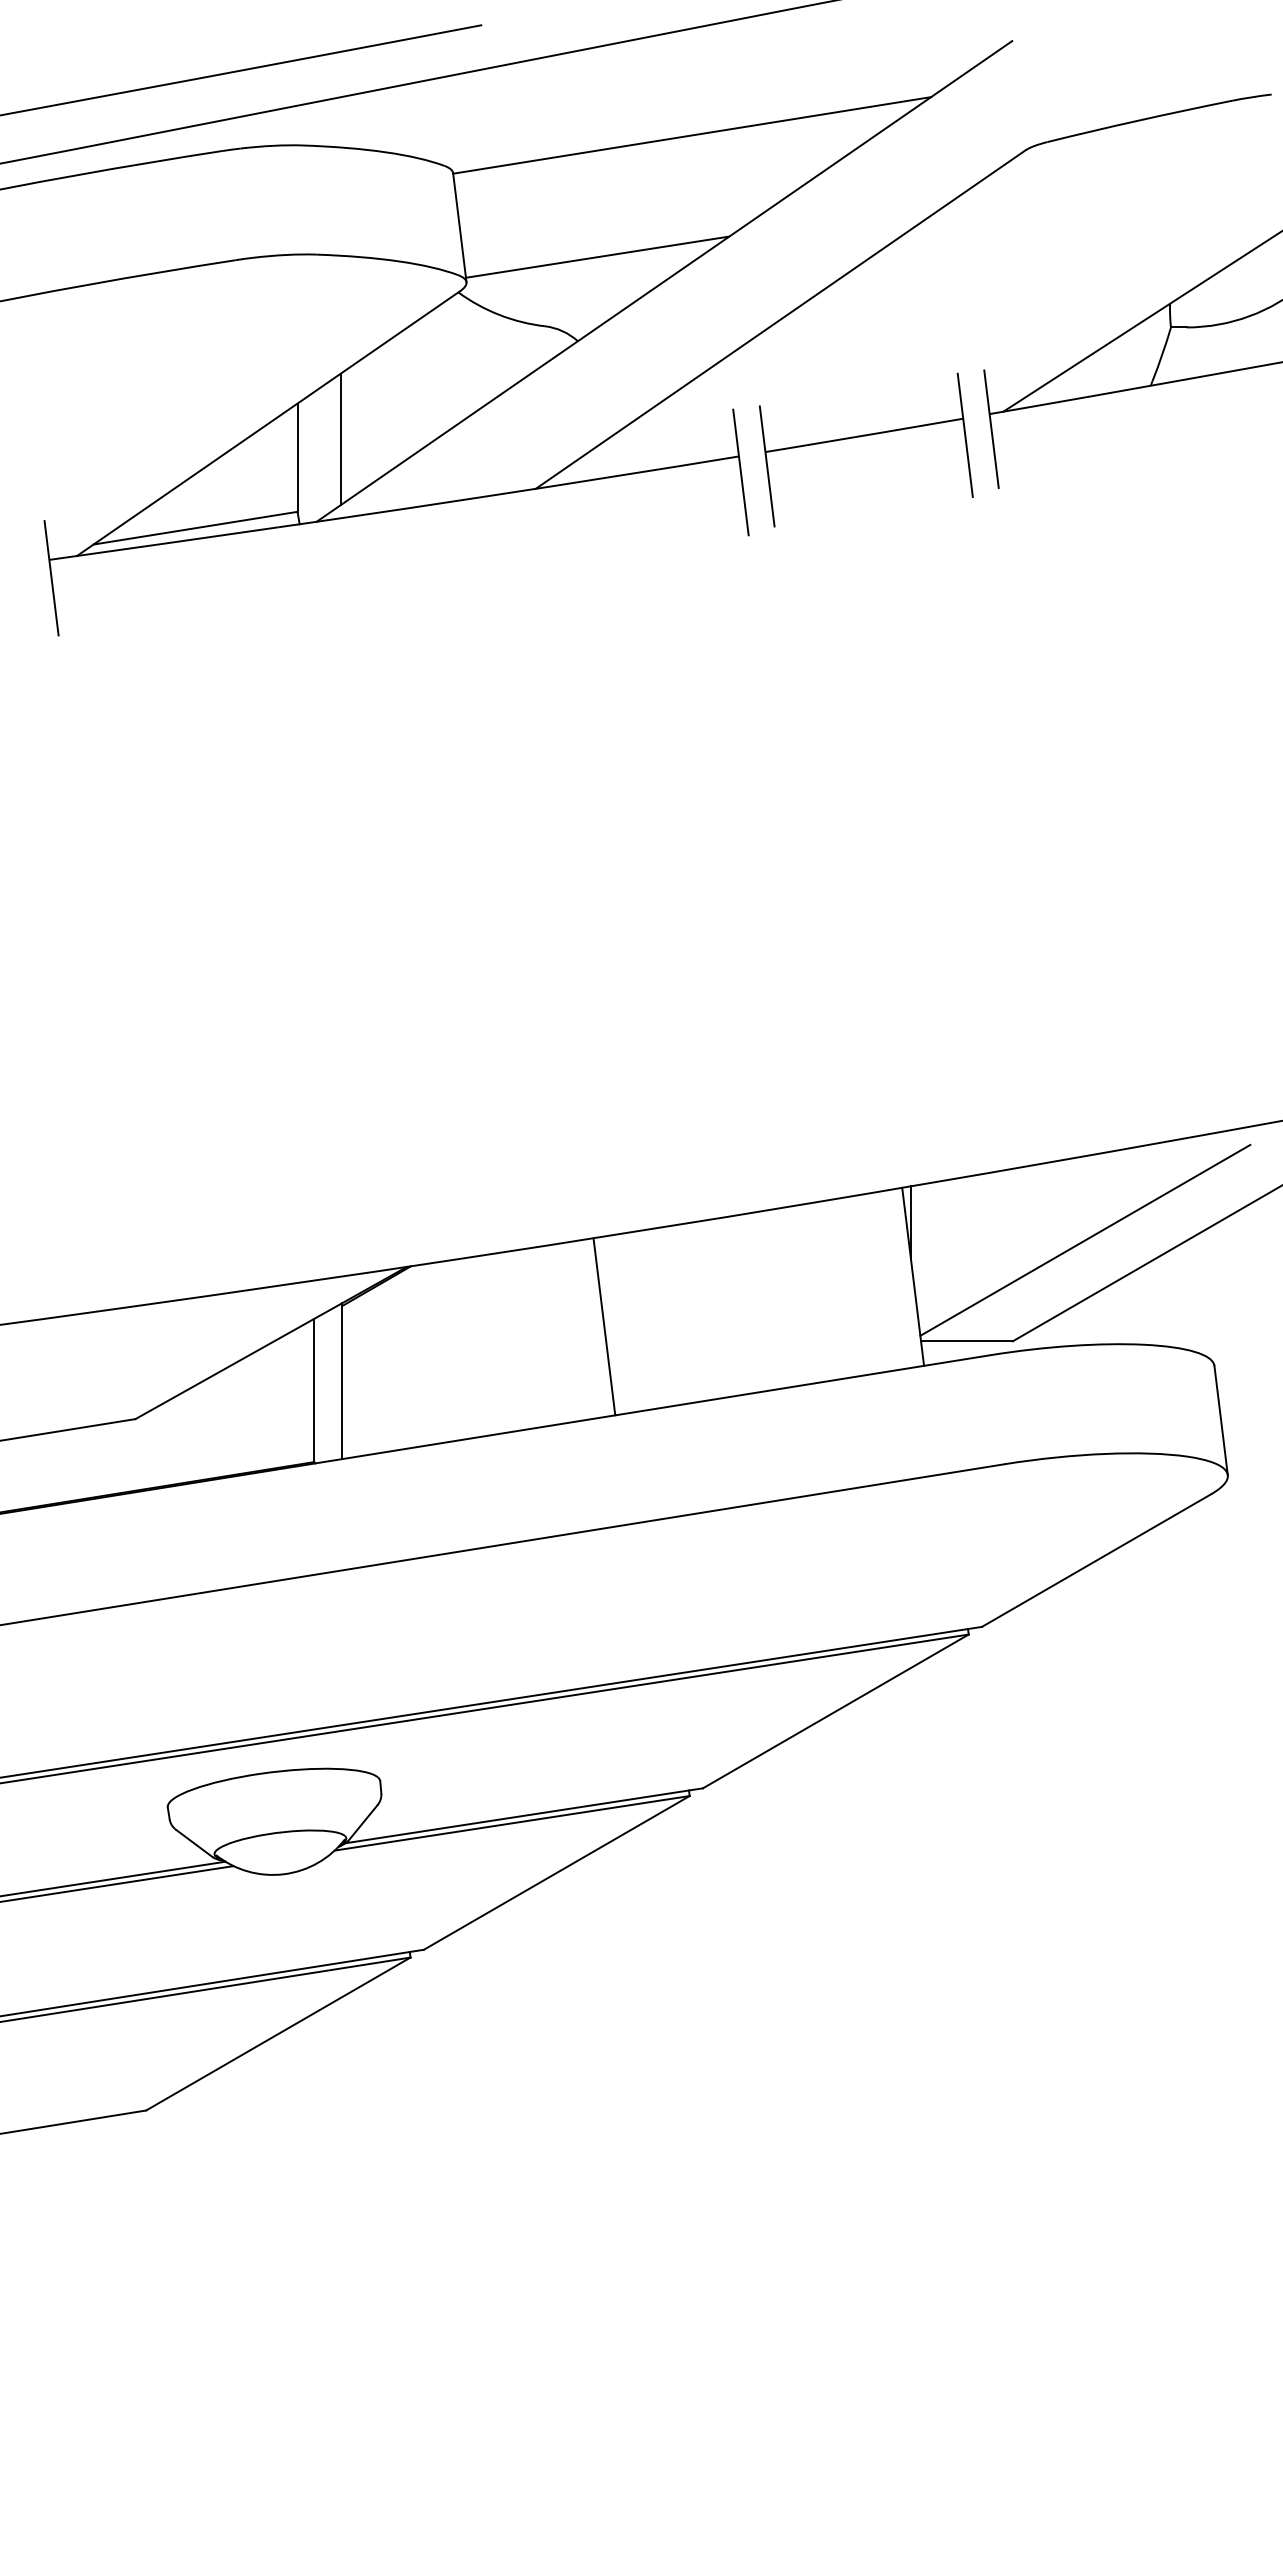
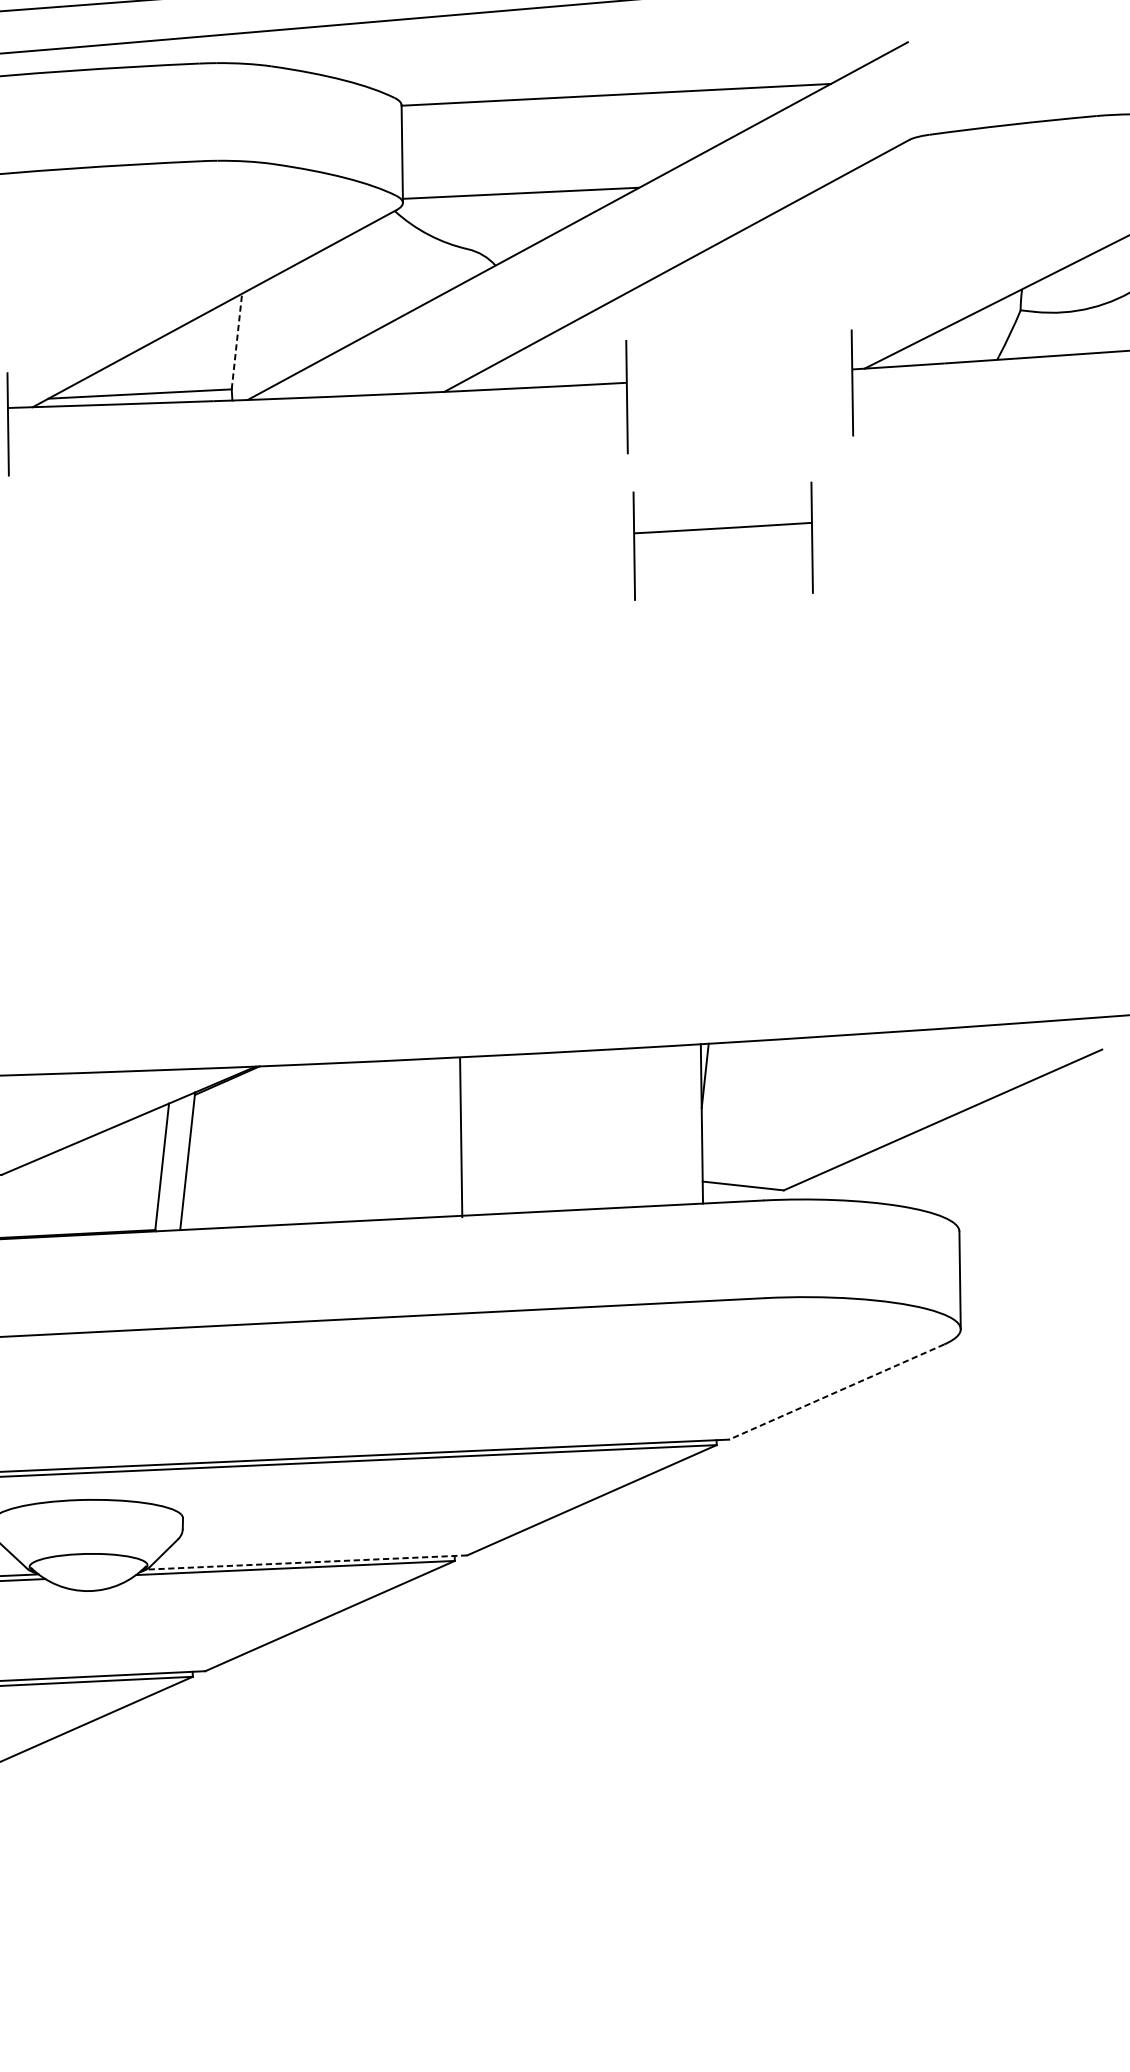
part: (866, 436) -> (724, 529), moved
line: (340, 439) -> (276, 329), removed
line: (297, 457) -> (236, 341), solid -> dashed
line: (1085, 1239) -> (857, 1107), removed
line: (604, 1326) -> (461, 1137), moved
line: (1096, 1560) -> (836, 1391), solid -> dashed
line: (524, 1815) -> (307, 1562), solid -> dashed

